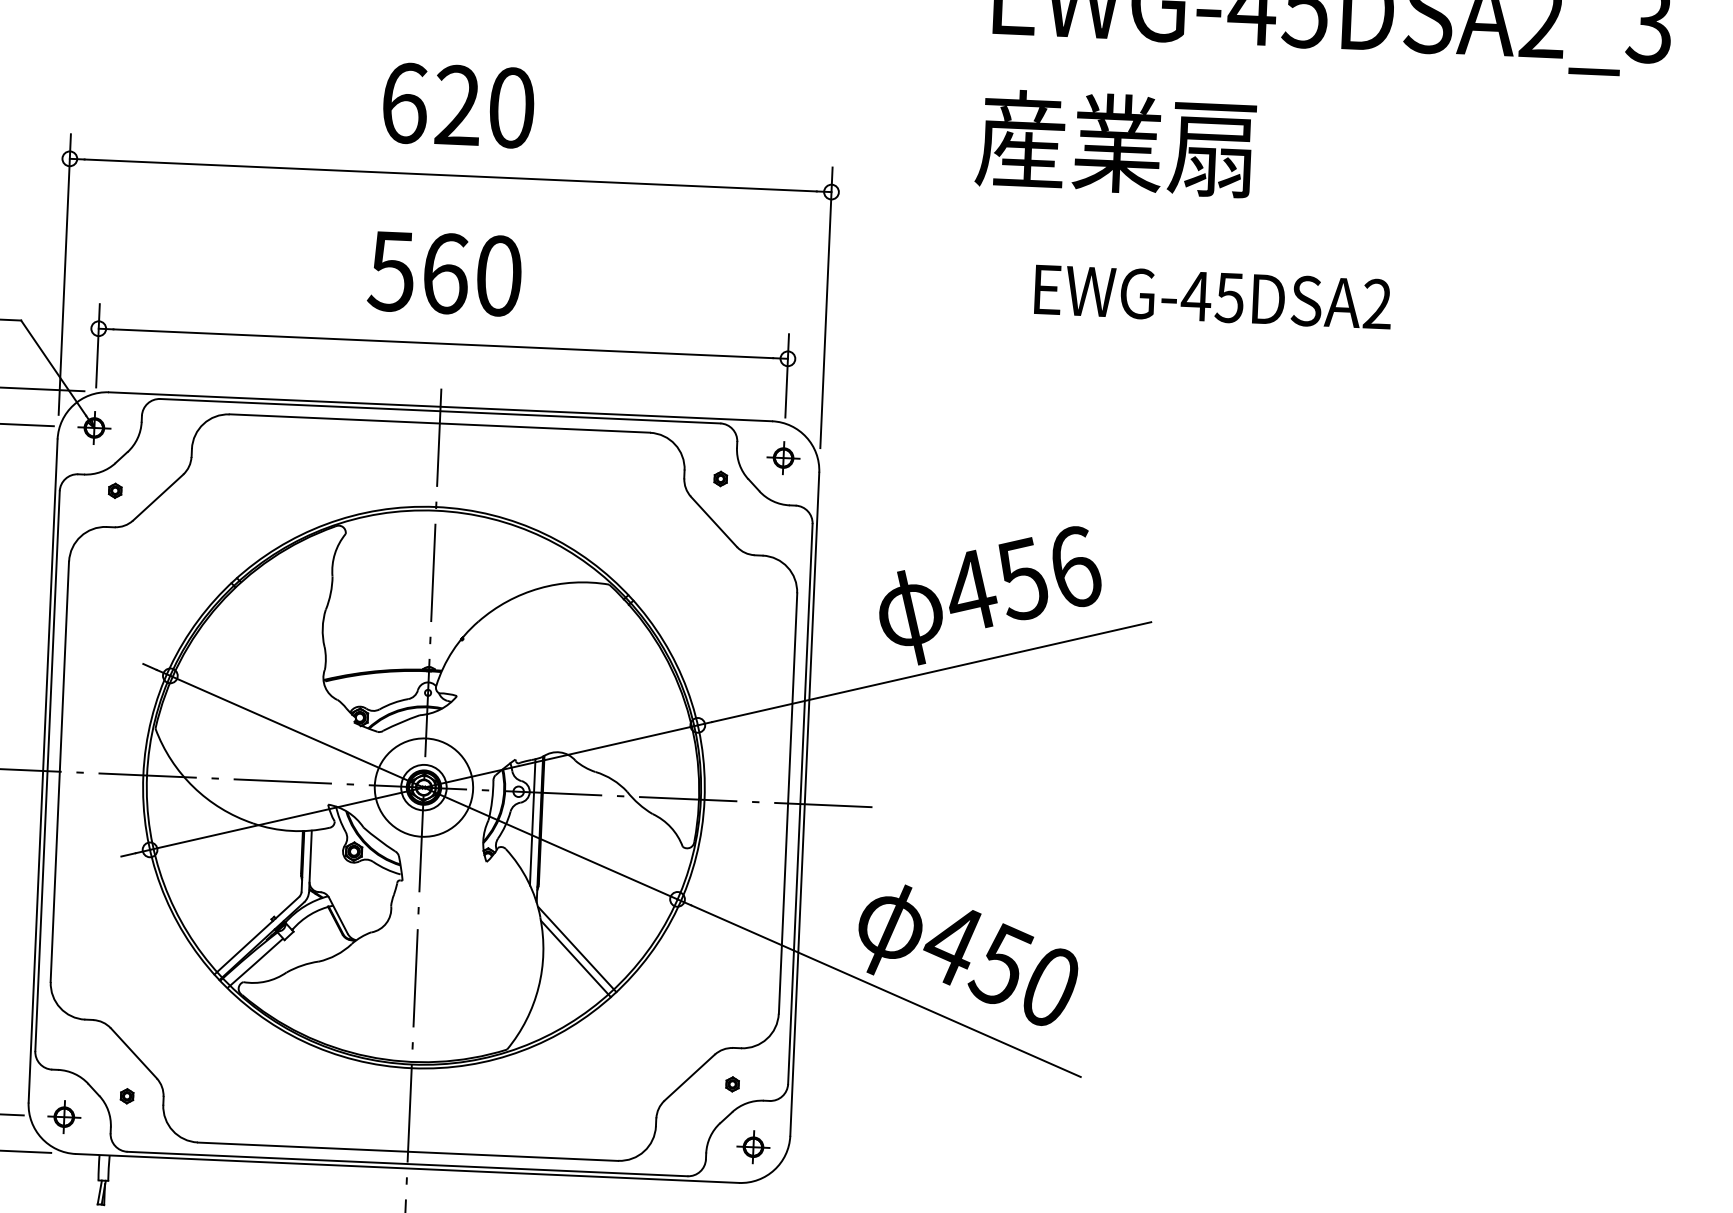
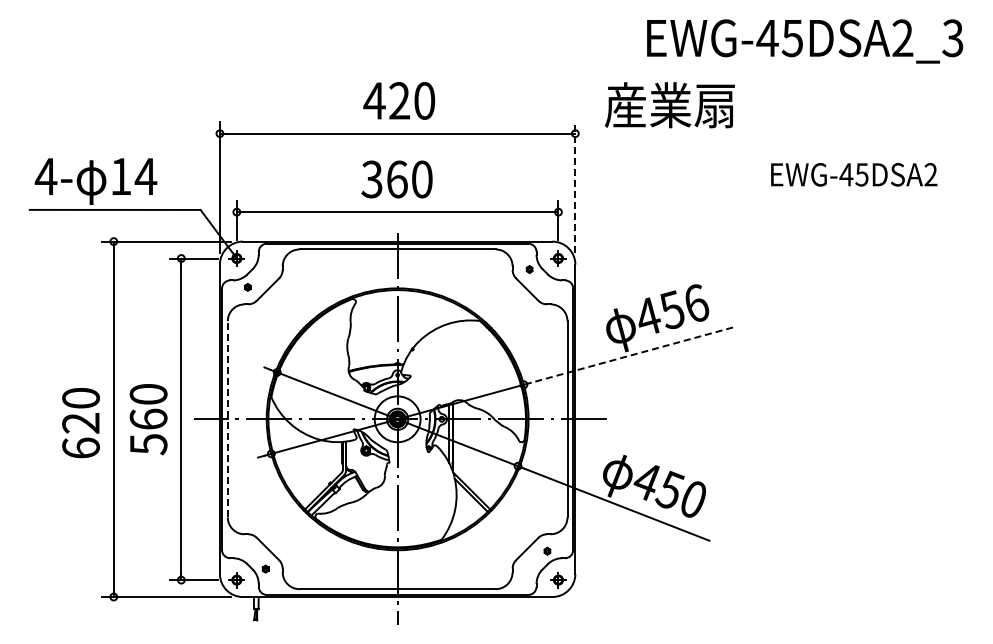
text: (404, 102) -> (374, 100), 620 -> 420
text: (1115, 144) -> (669, 105), moved
text: (390, 271) -> (371, 179), 560 -> 360
text: (1213, 296) -> (854, 174), moved
line: (826, 307) -> (575, 187), solid -> dashed
line: (931, 672) -> (631, 355), solid -> dashed
line: (59, 769) -> (227, 418), solid -> dashed

